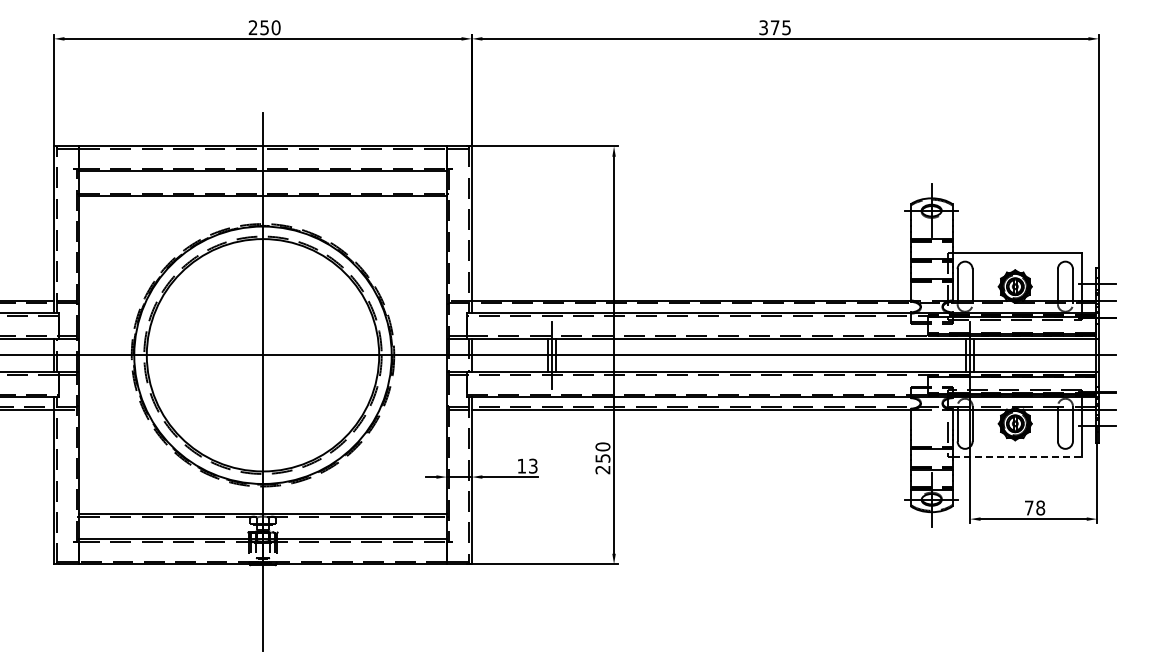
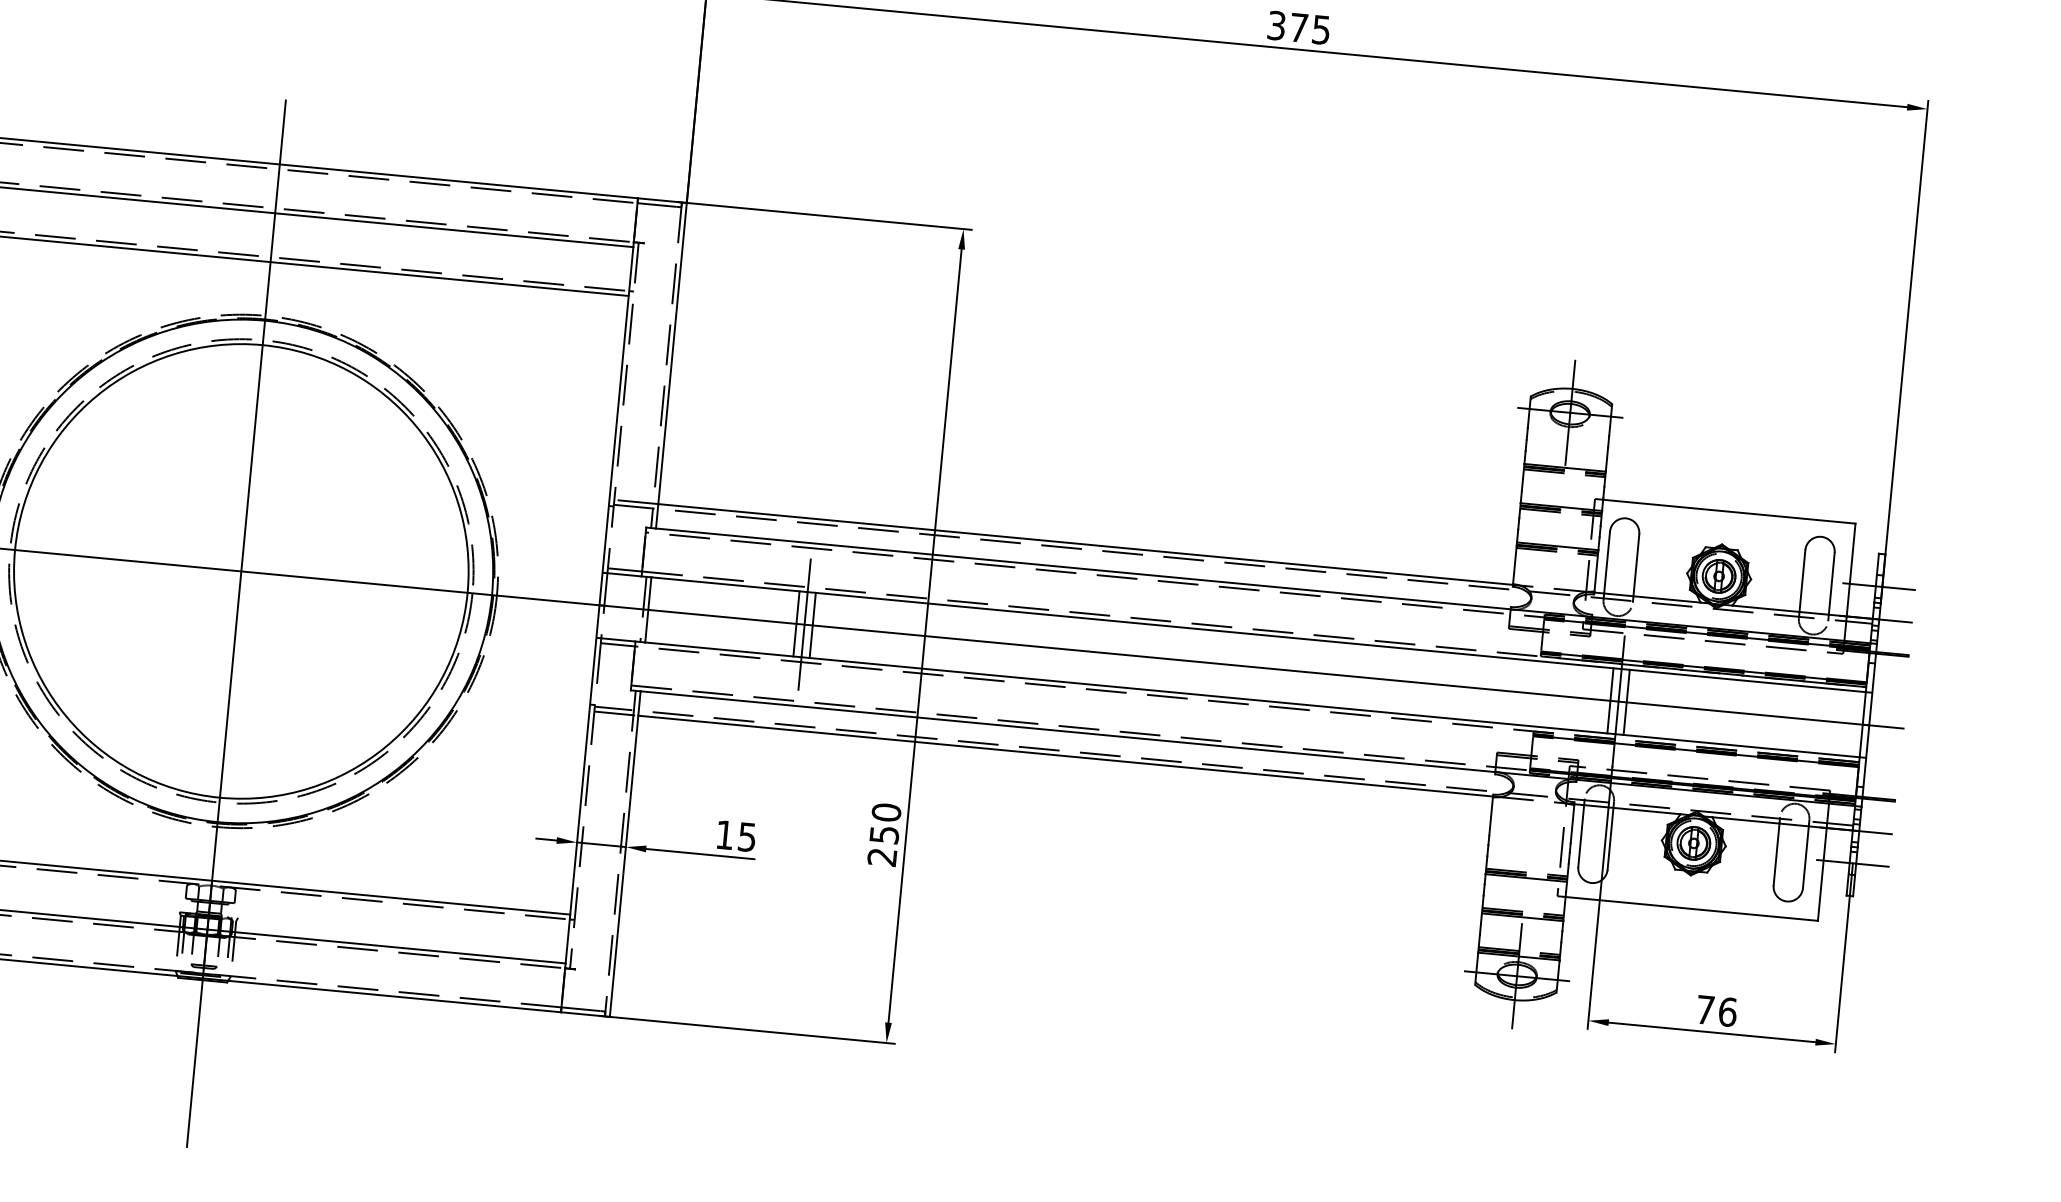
line: (1017, 457) -> (1691, 909), dashed -> solid
text: (533, 465) -> (747, 835), 13 -> 15
text: (1040, 507) -> (1727, 1011), 78 -> 76

